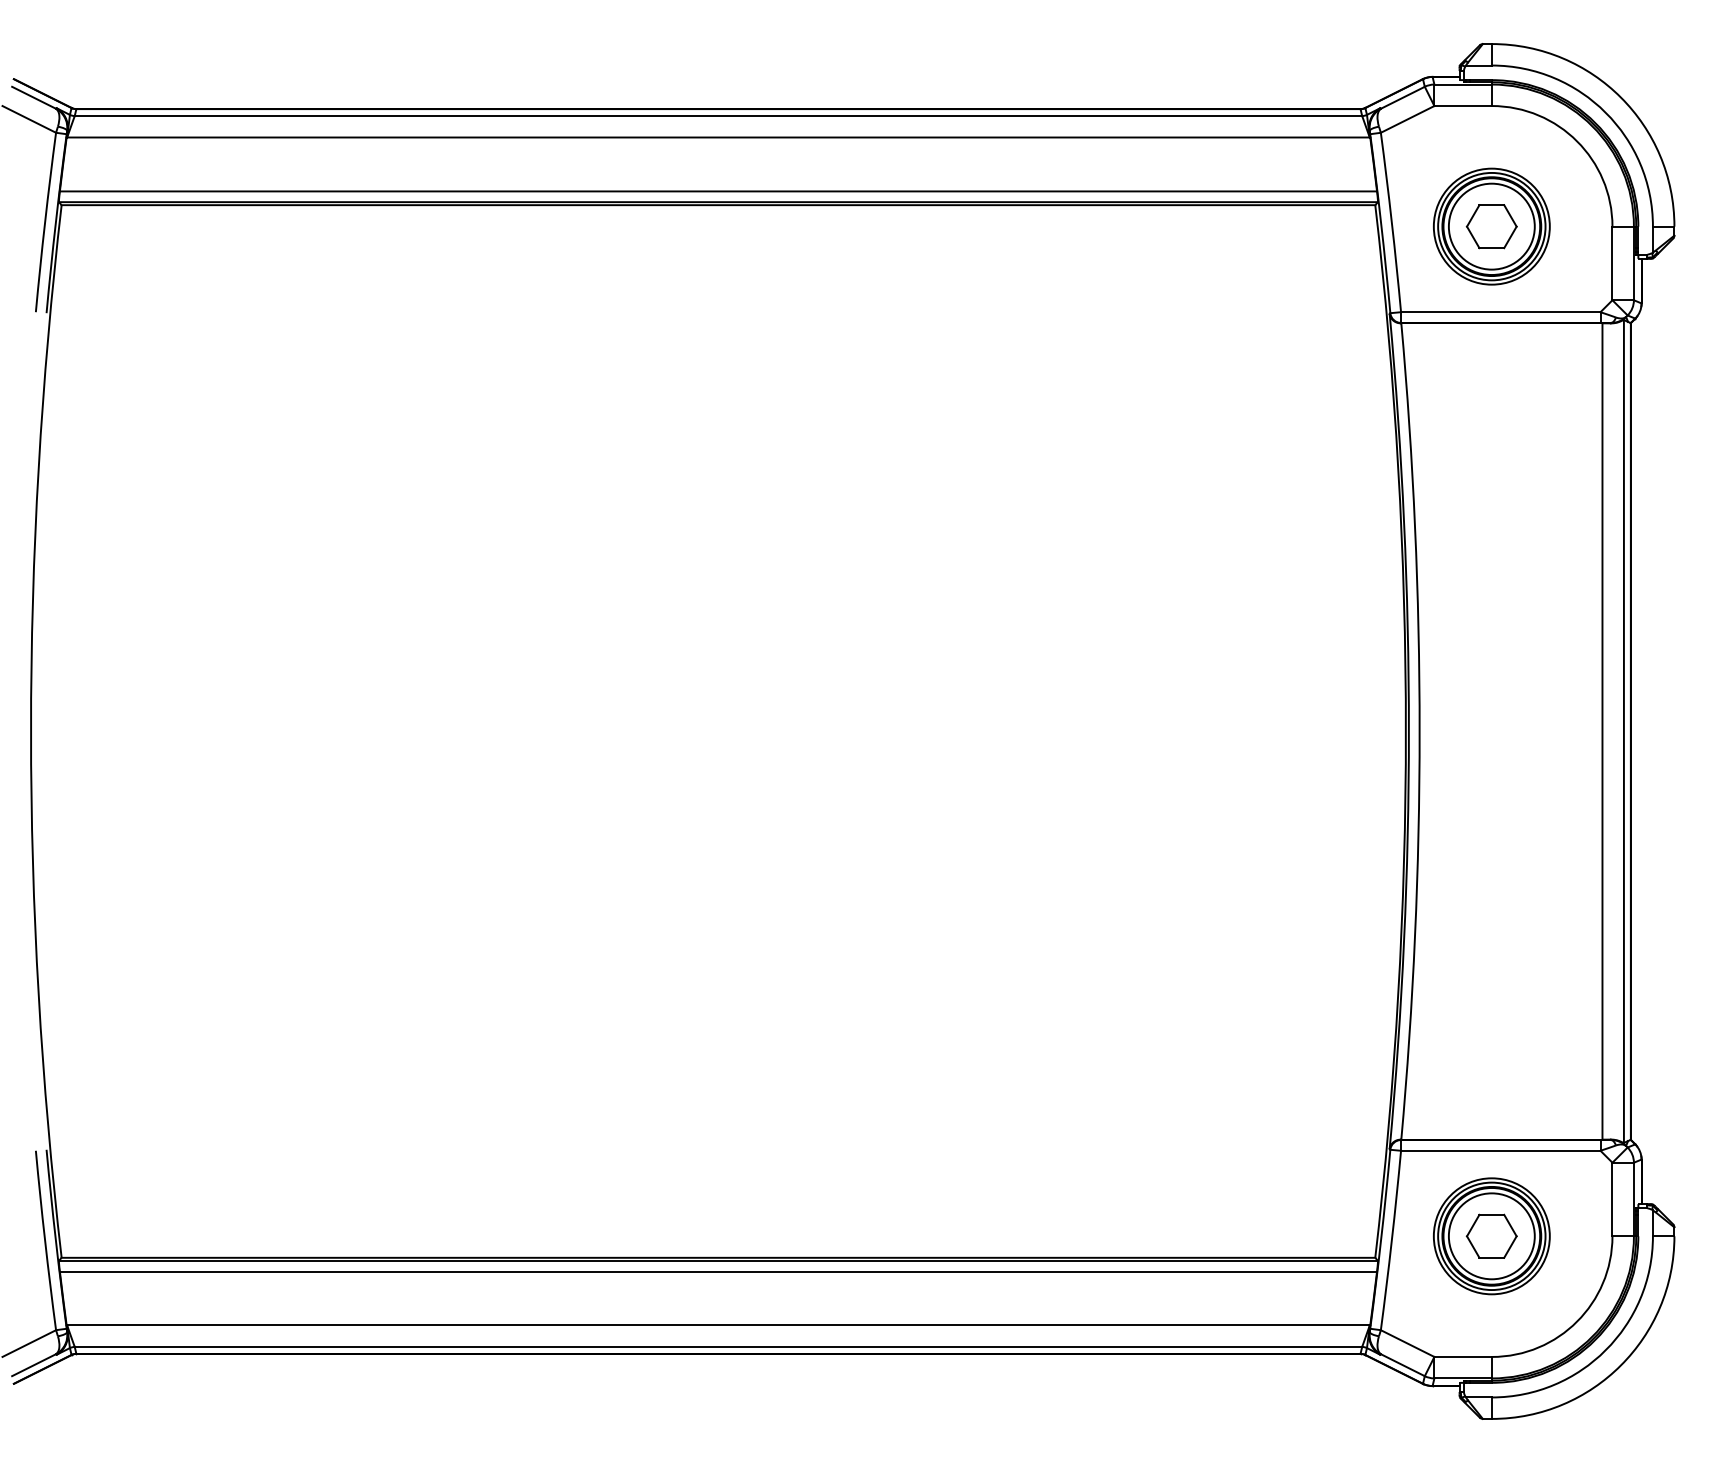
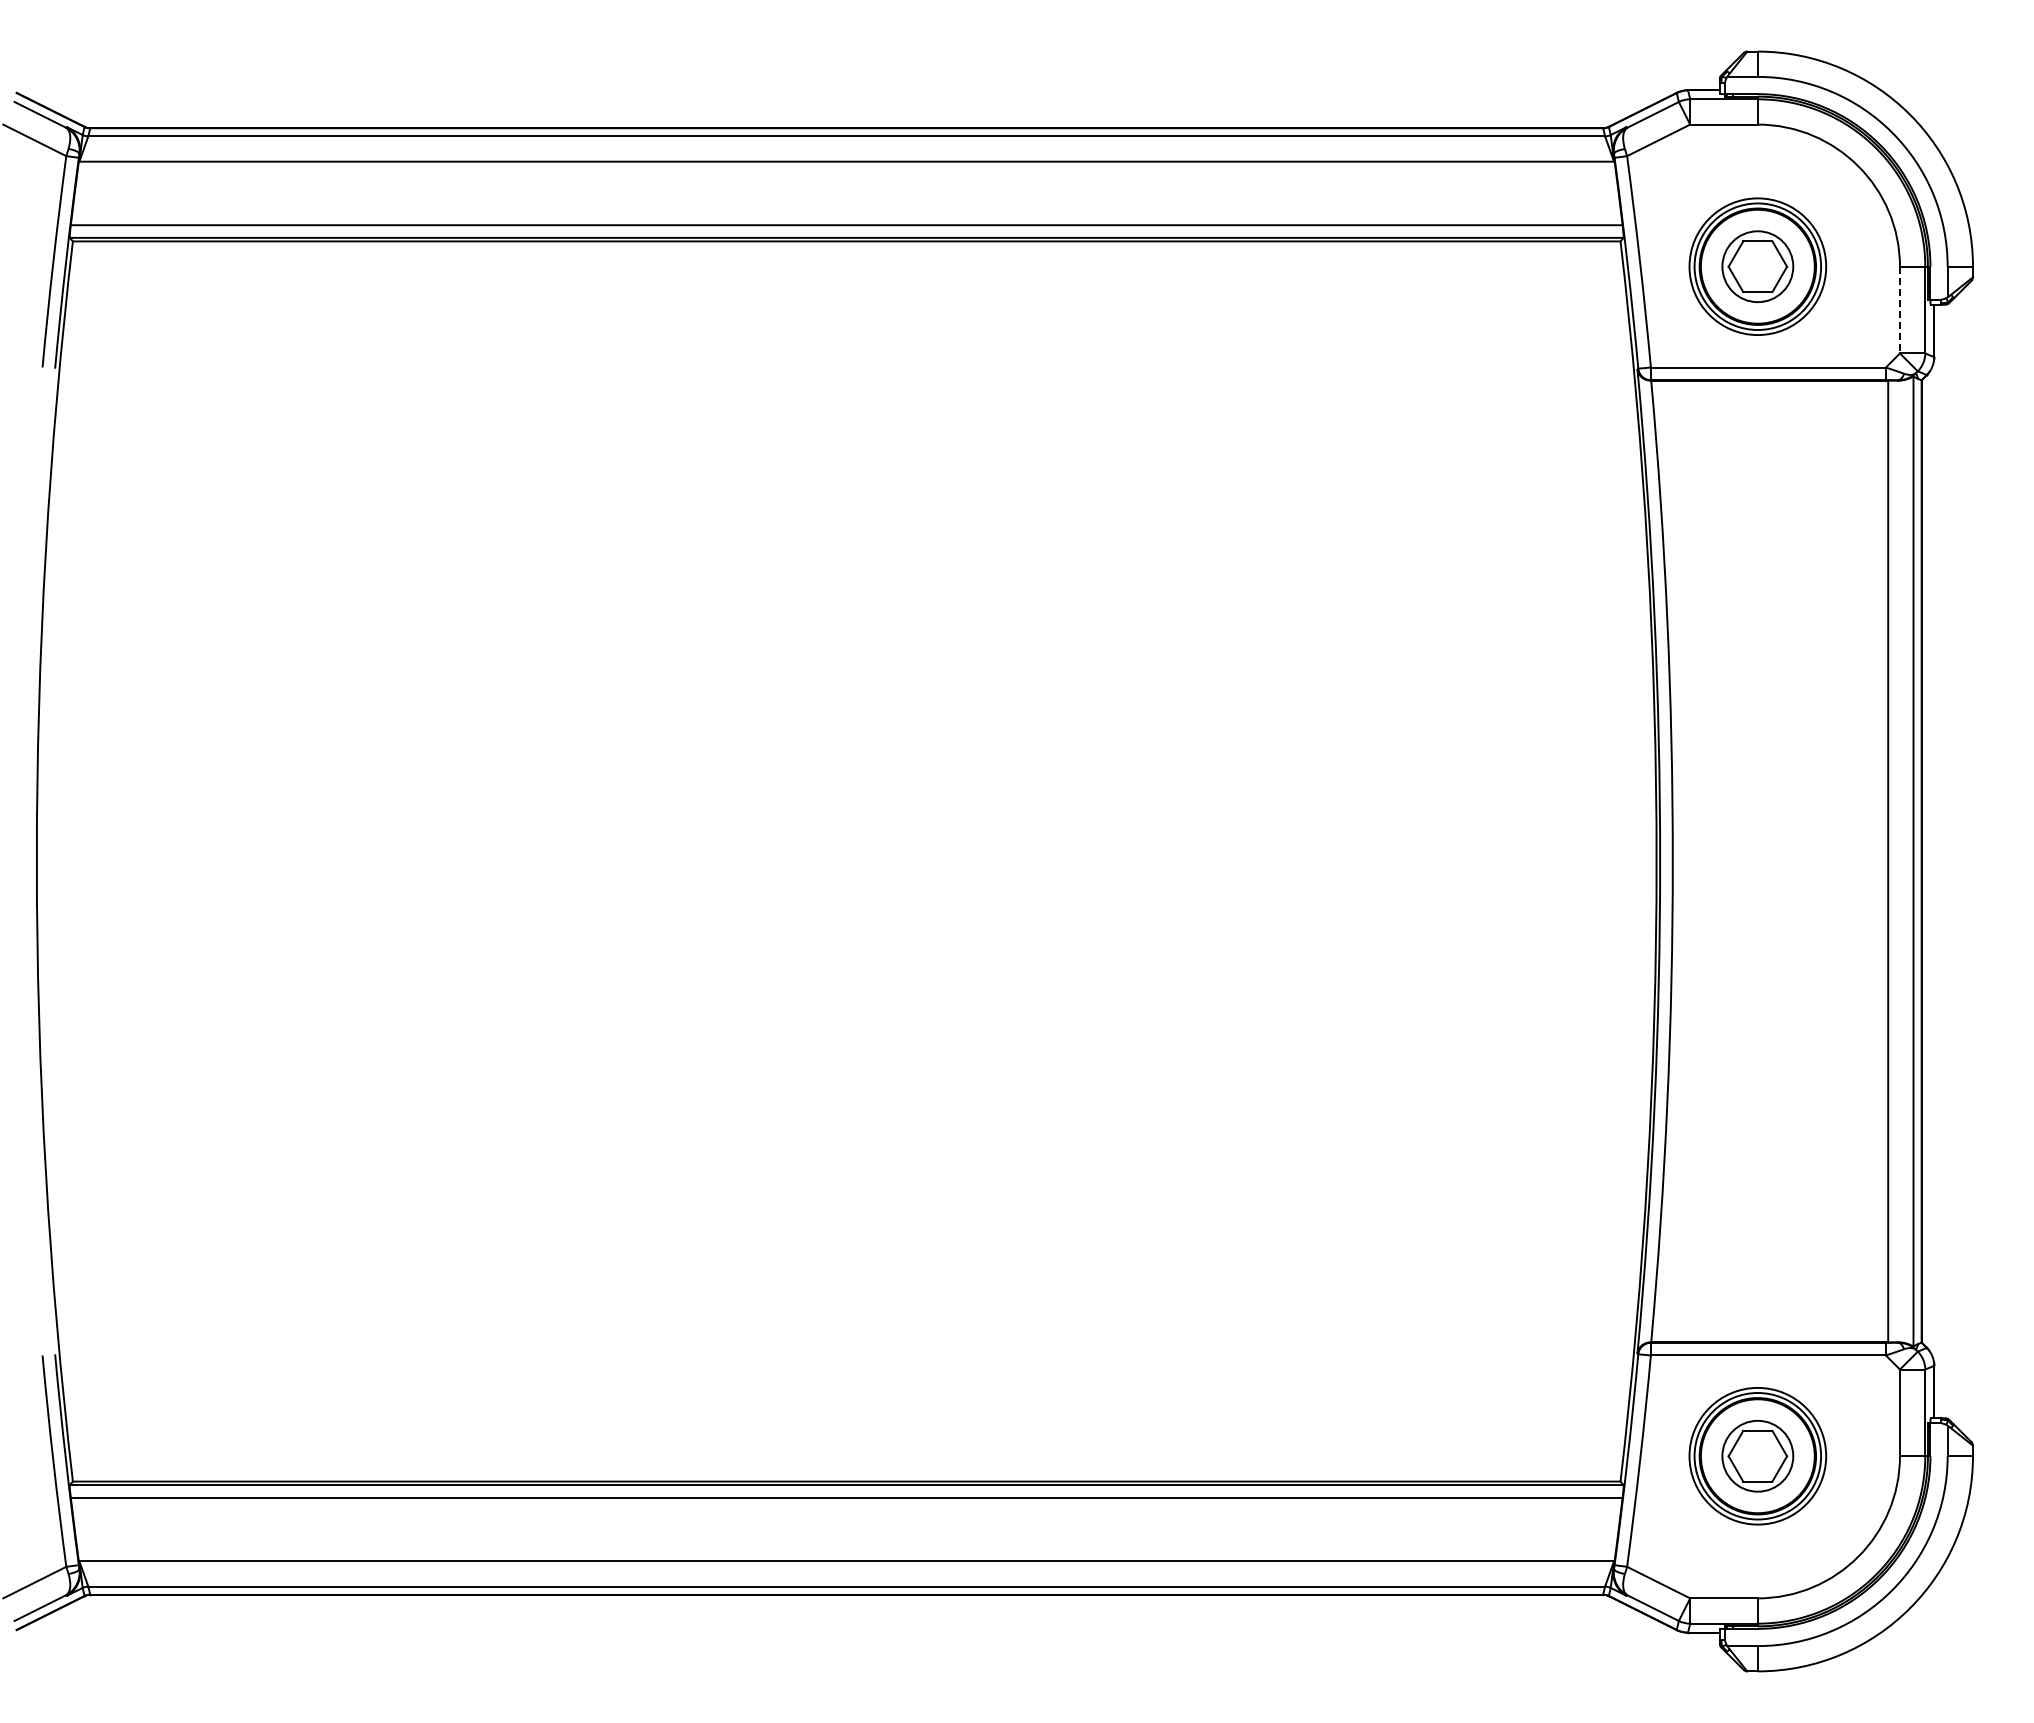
circle: (1491, 226) -> (1757, 266), size x0.7
line: (1612, 263) -> (1899, 310), solid -> dashed
circle: (1491, 1235) -> (1757, 1455), size x0.7

